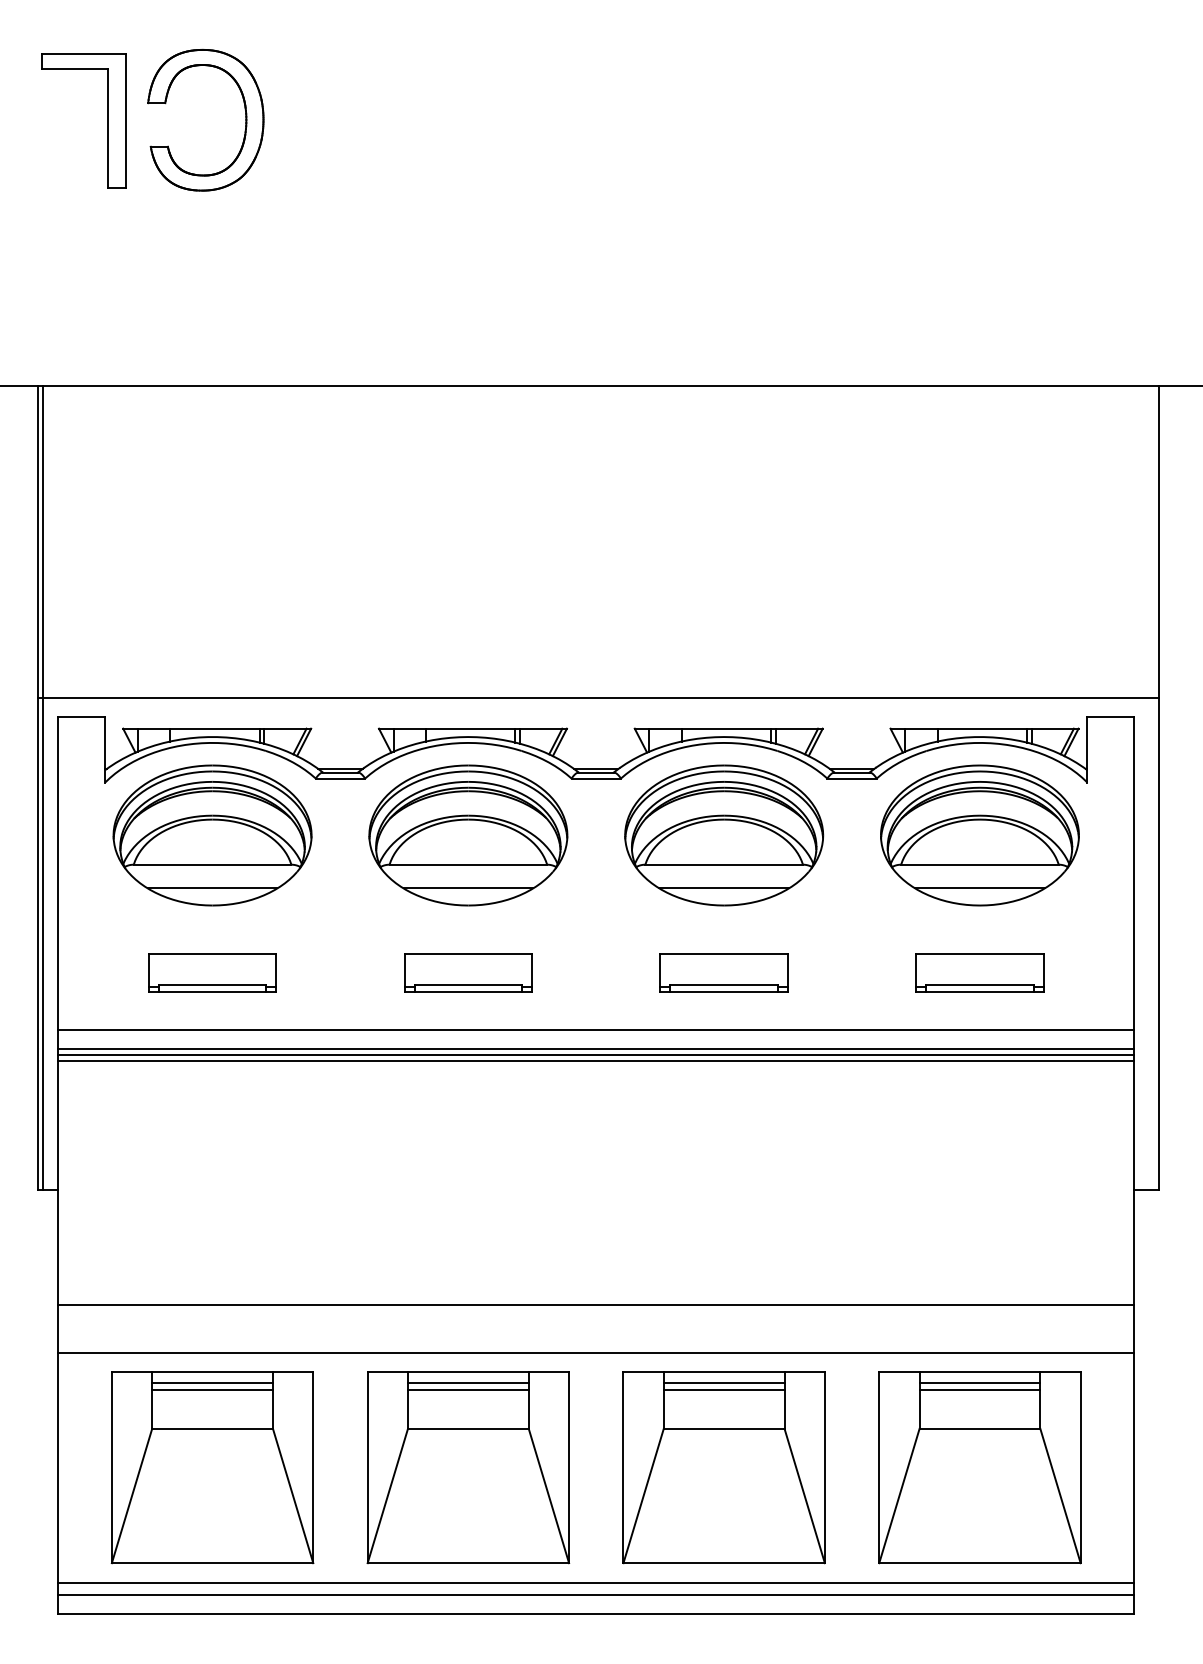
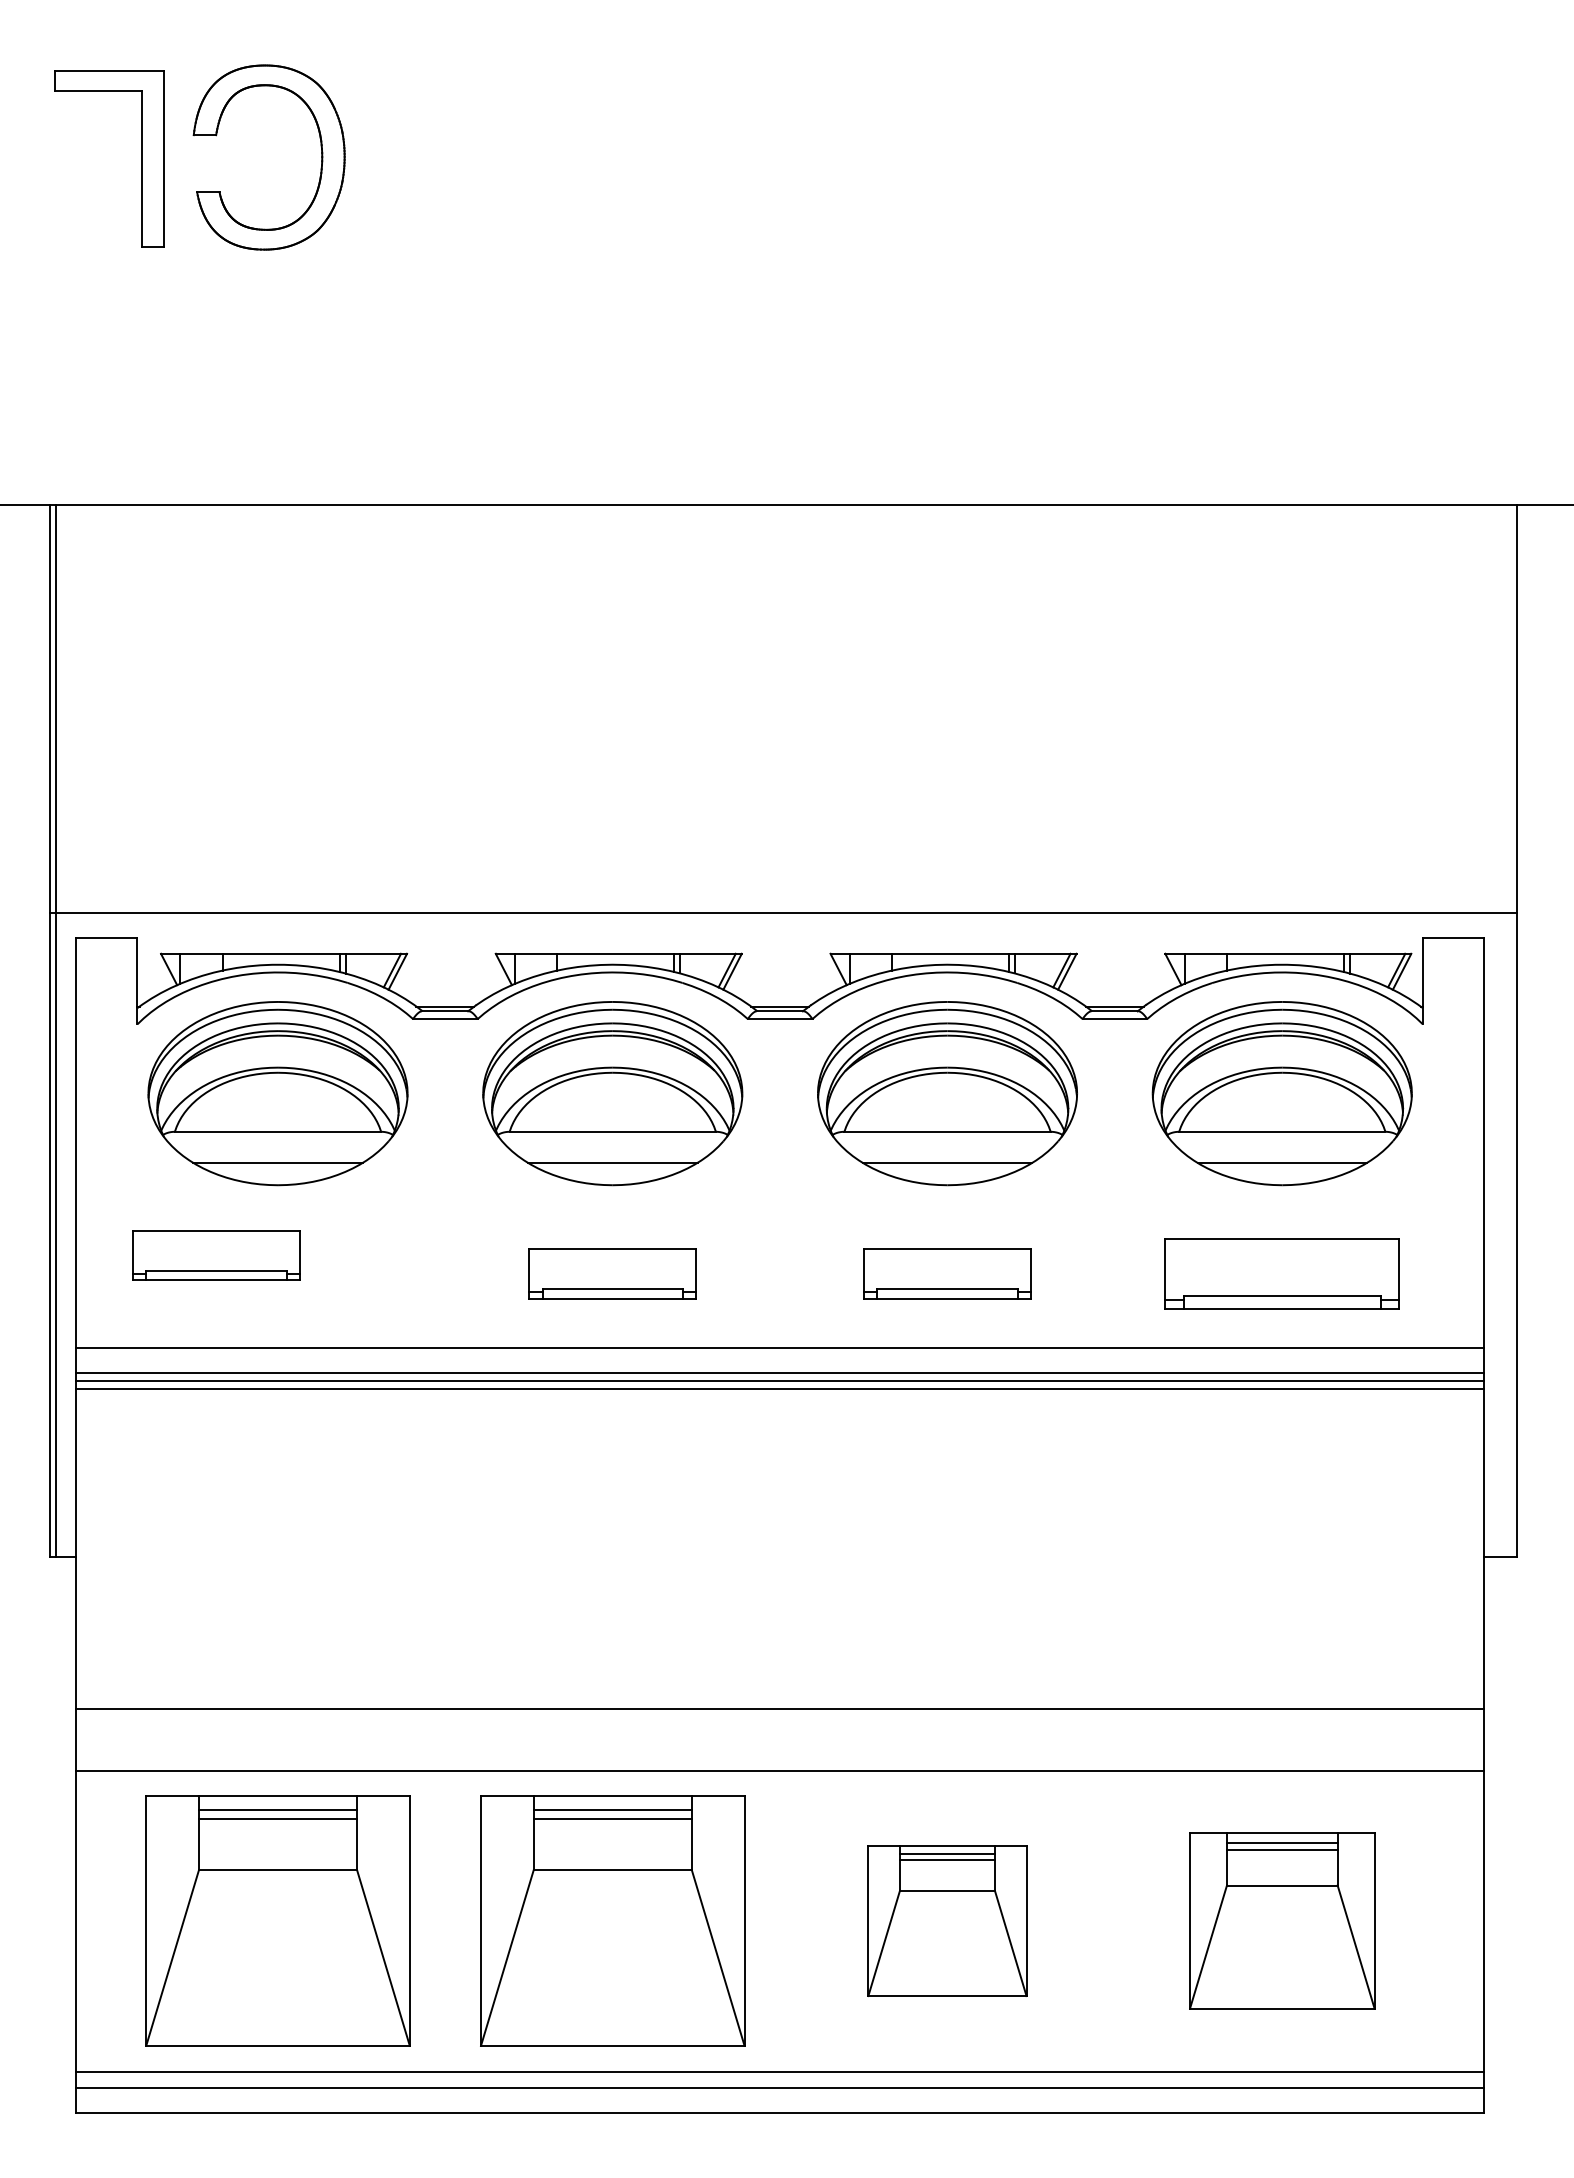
part: (212, 972) -> (216, 1254), moved
part: (979, 972) -> (1281, 1272), size x1.4
part: (723, 1467) -> (946, 1920), size x0.6
part: (979, 1467) -> (1281, 1920), size x0.7

